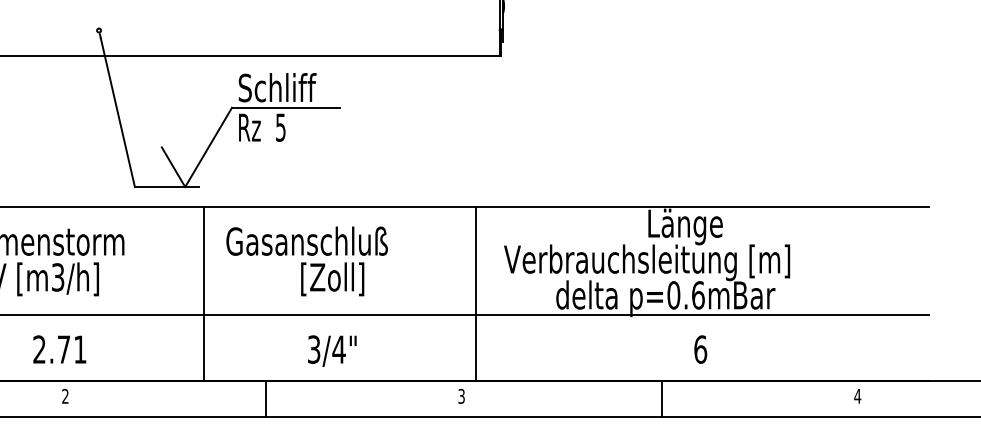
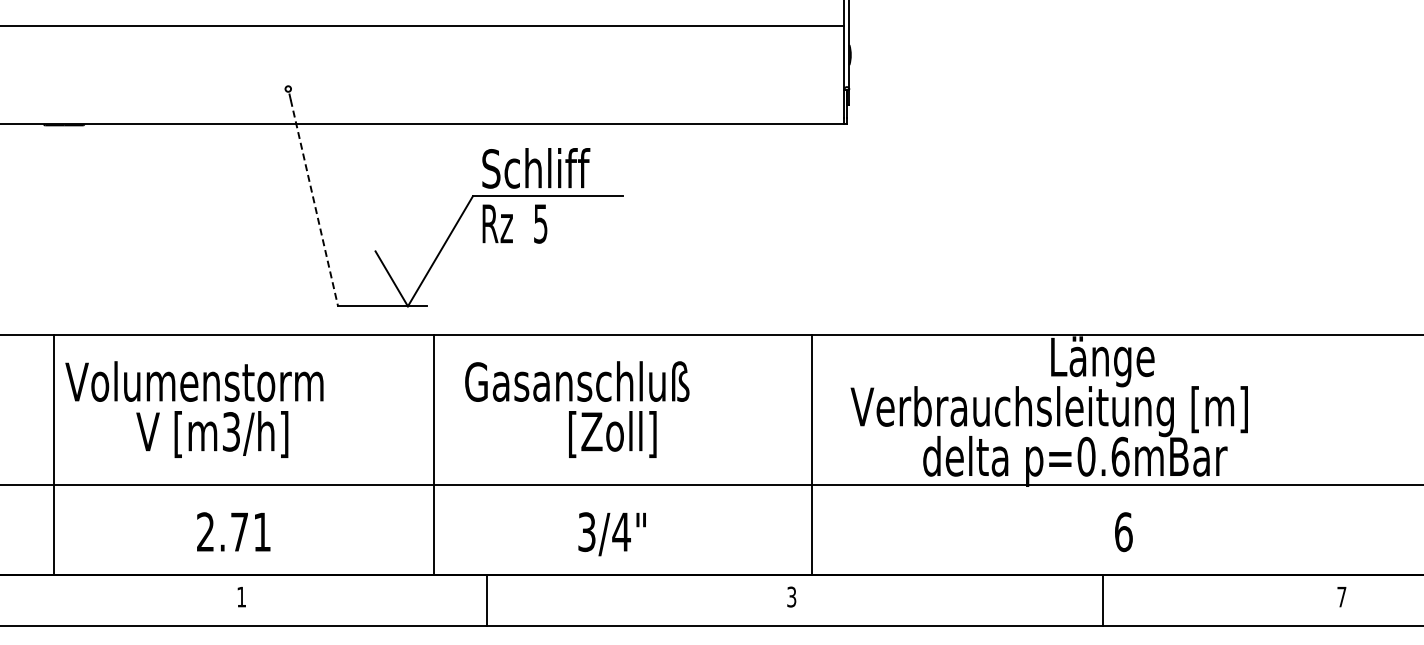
line: (117, 112) -> (314, 203), solid -> dashed
text: (65, 395) -> (241, 596), 2 -> 1
text: (857, 396) -> (1341, 597), 4 -> 7
line: (265, 398) -> (486, 600), moved
line: (662, 398) -> (1103, 600), moved

